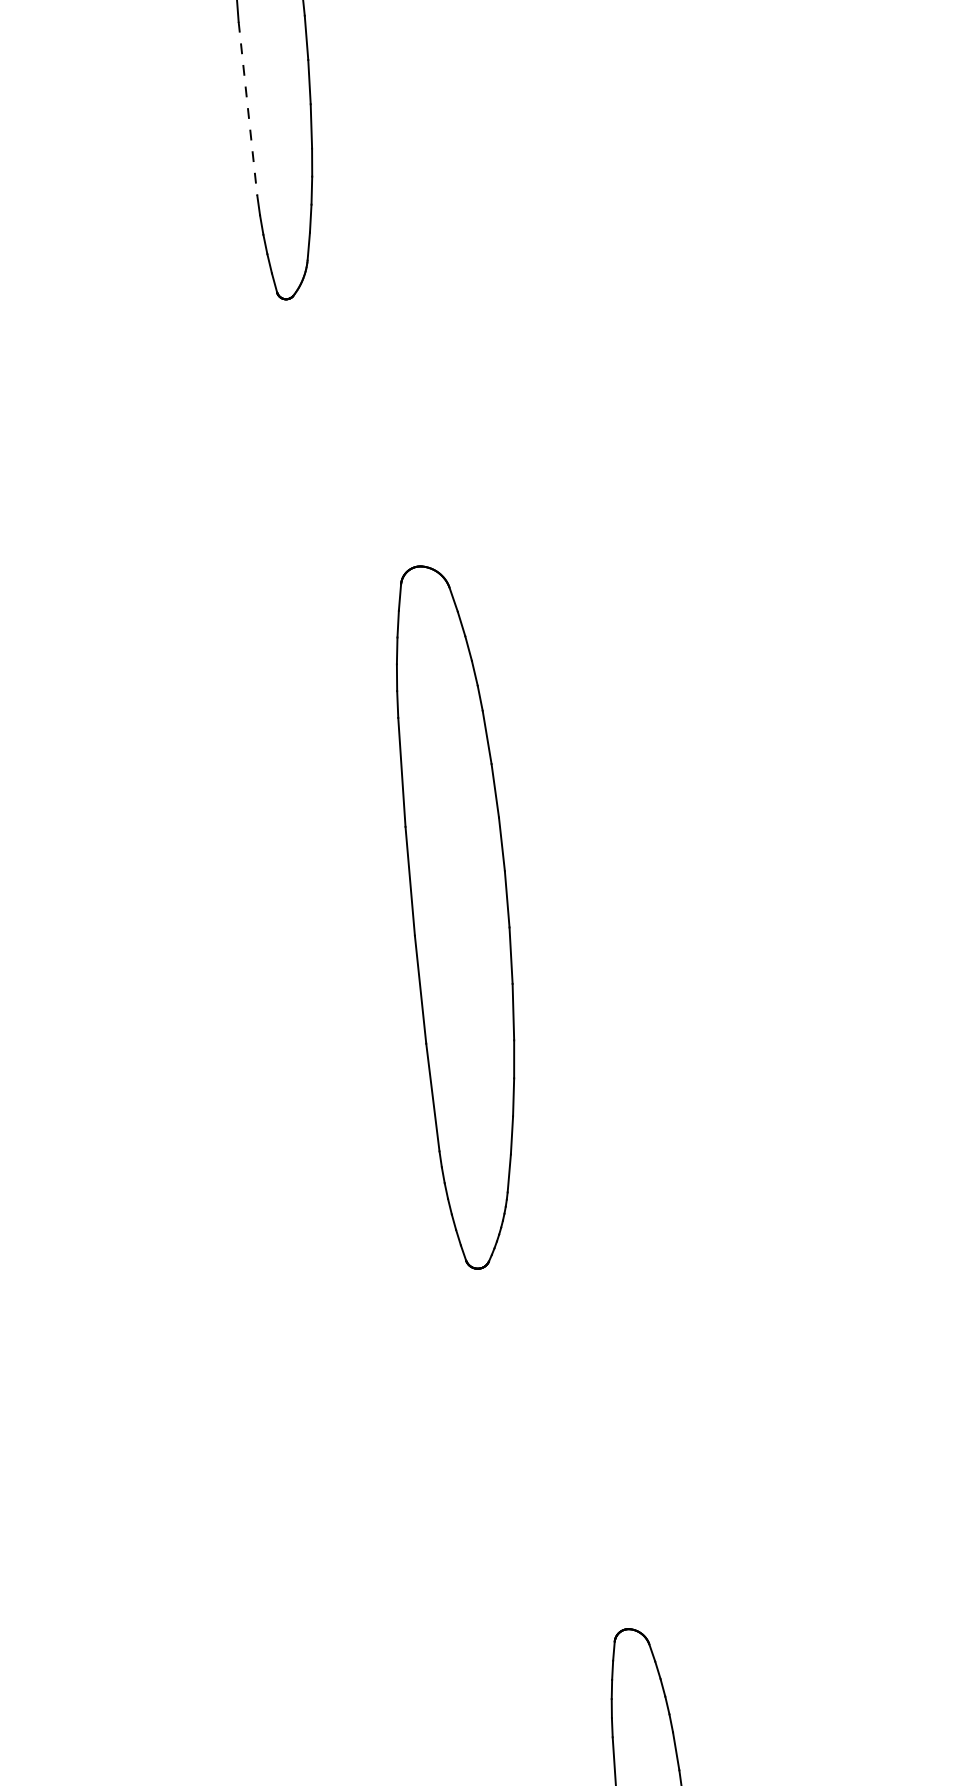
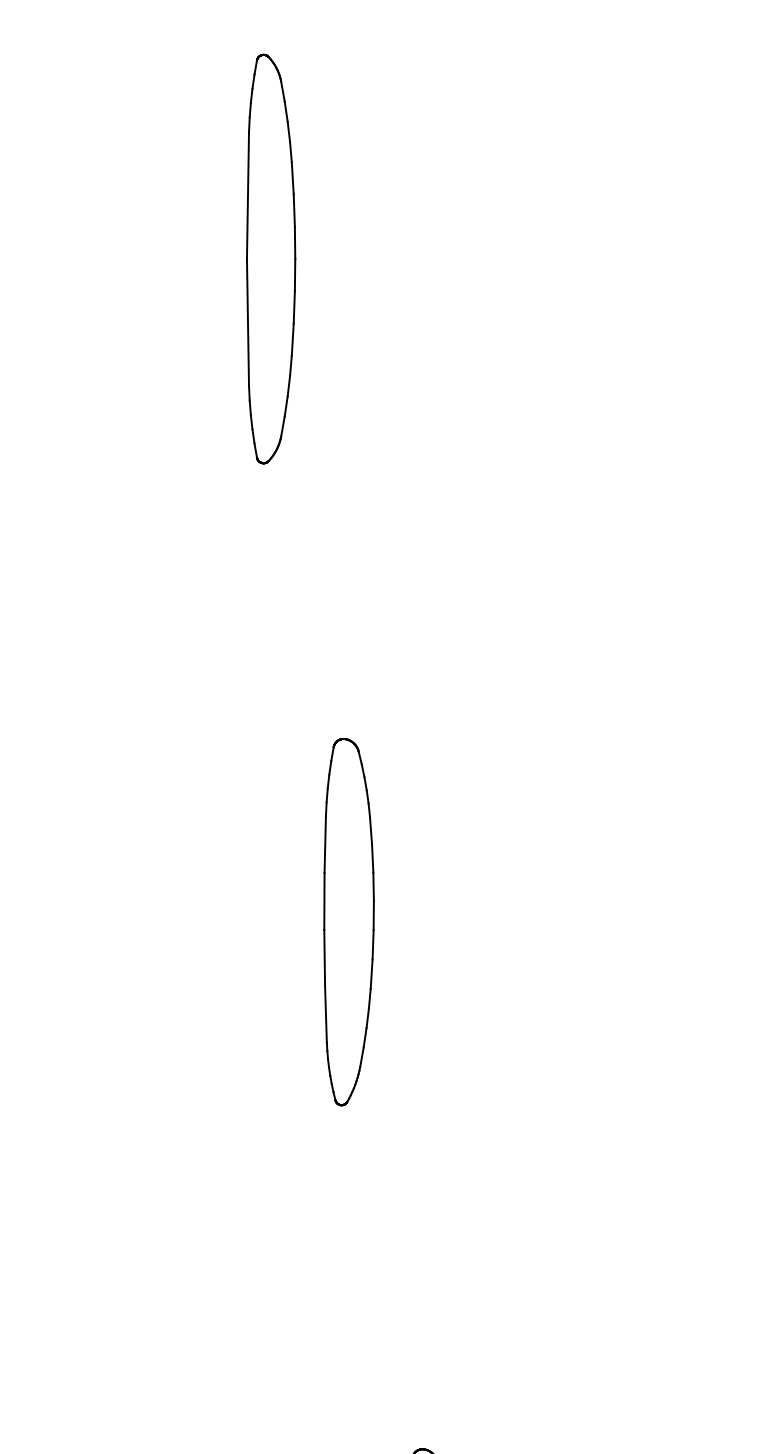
line: (247, 108) -> (247, 322), dashed -> solid
part: (460, 917) -> (348, 922), size x0.71

